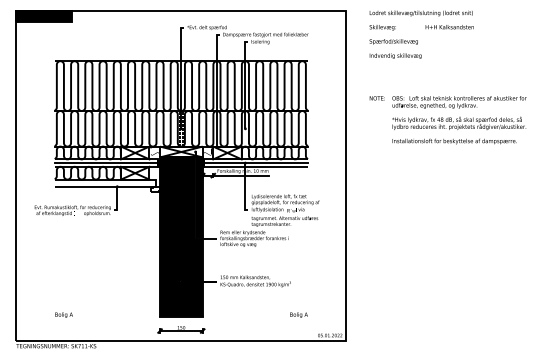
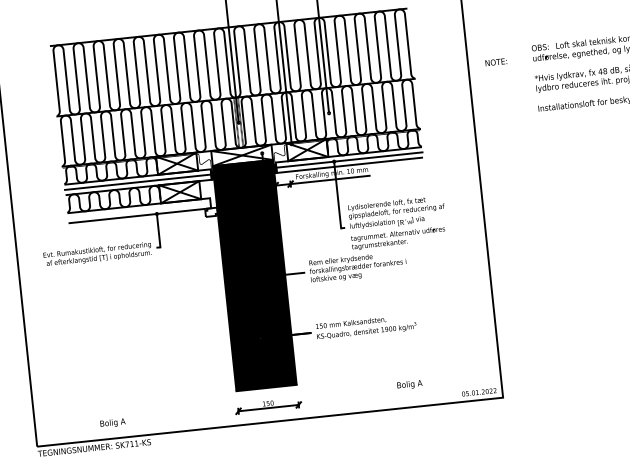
text: (376, 98) -> (495, 62), moved
text: (63, 314) -> (112, 422), moved
text: (298, 314) -> (408, 384), moved

